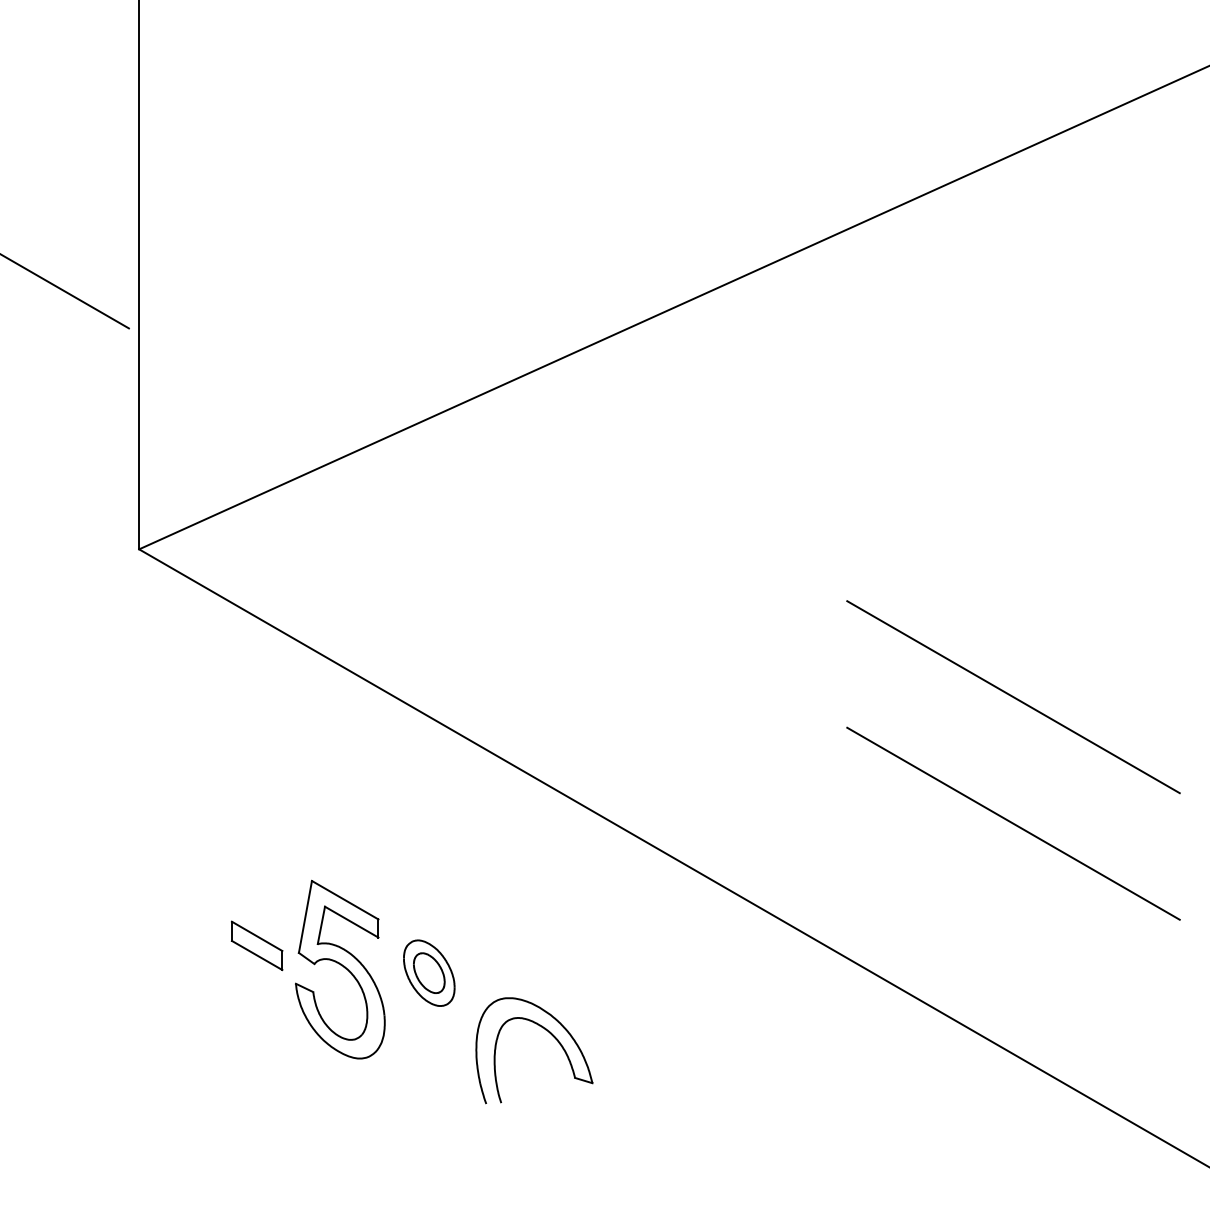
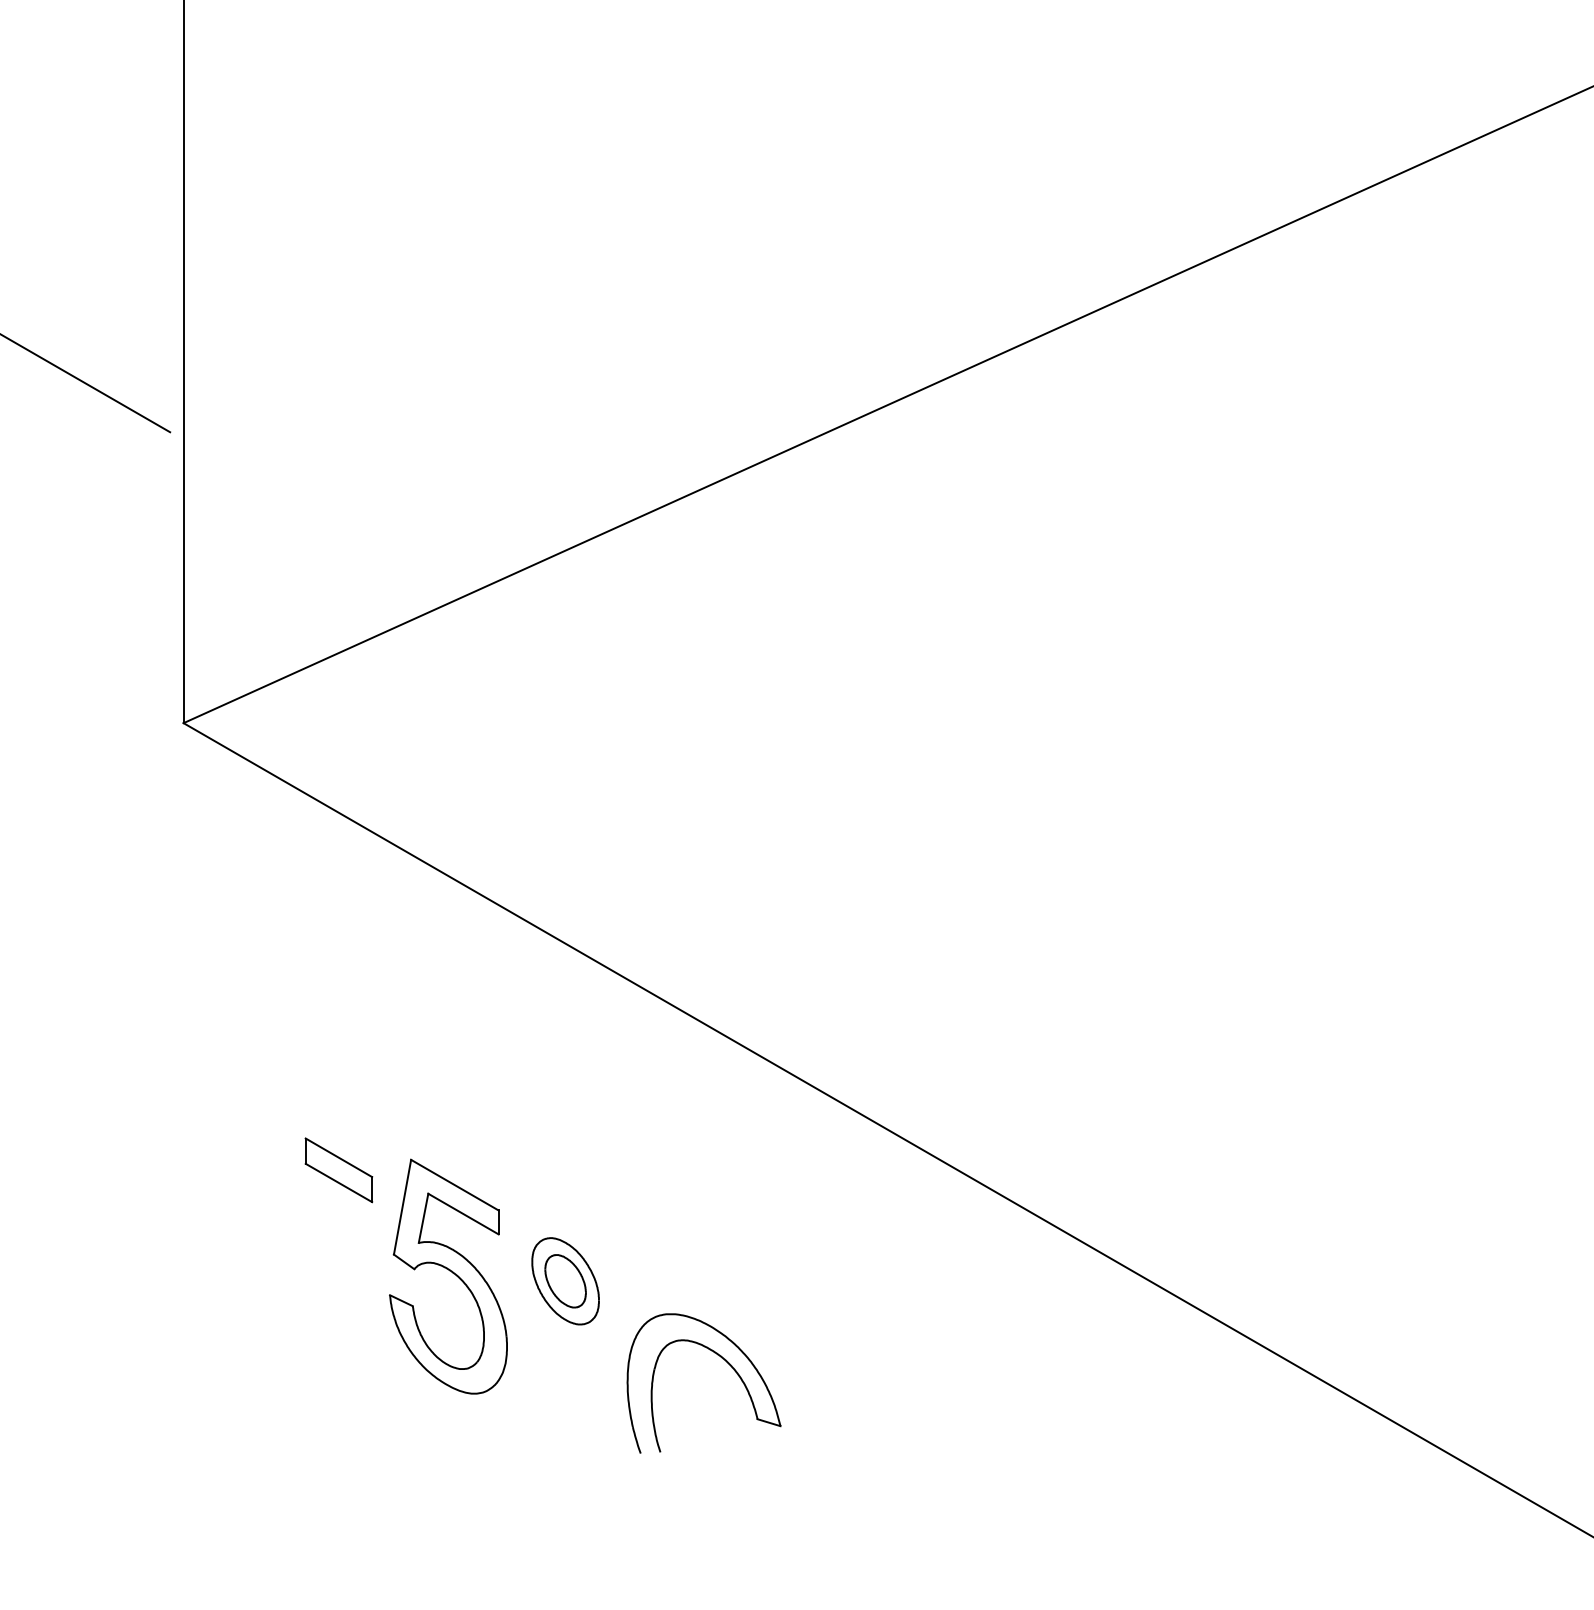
line: (1013, 696) -> (1334, 917), removed
line: (1013, 823) -> (1334, 1084), removed
part: (256, 946) -> (338, 1170), moved

